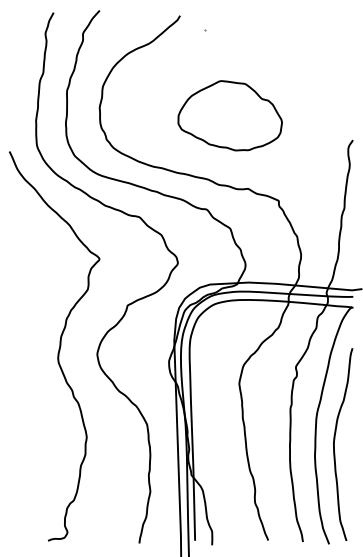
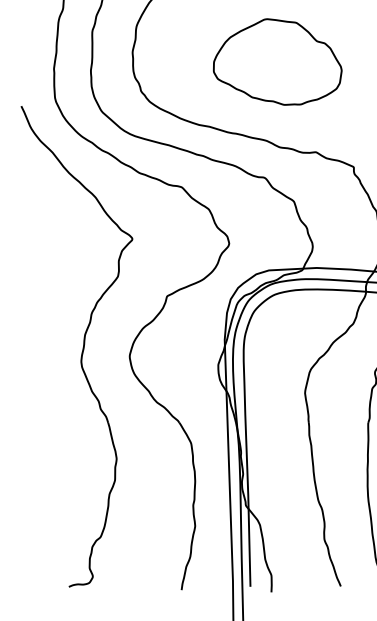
part: (229, 115) -> (276, 61), moved

